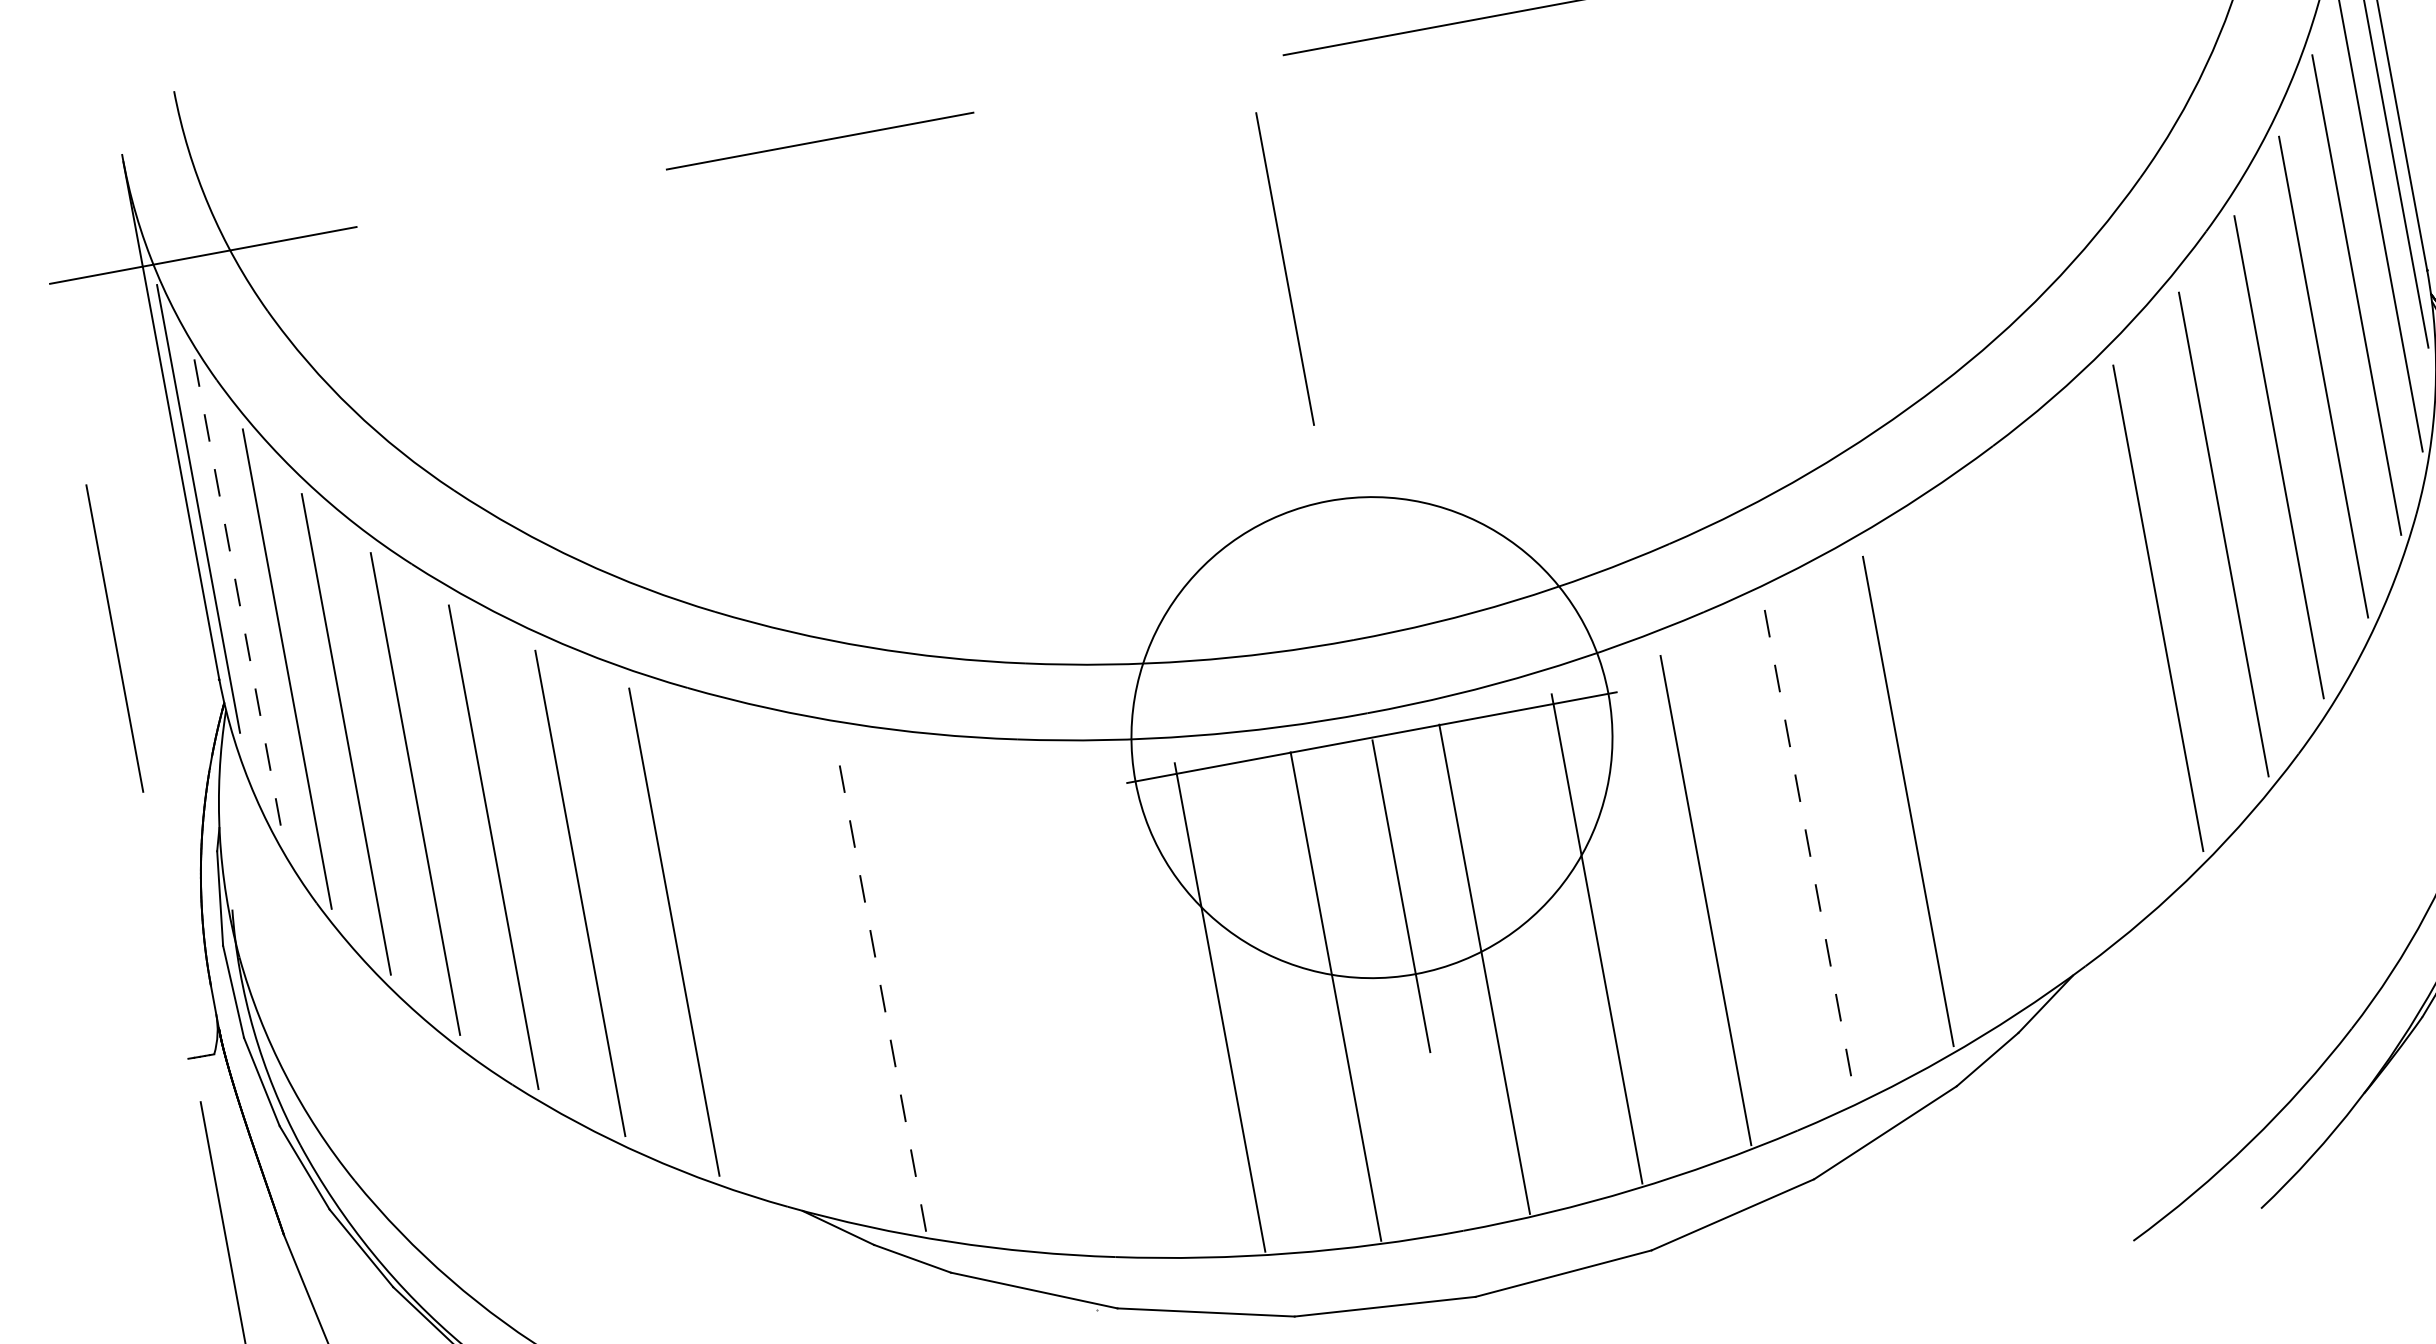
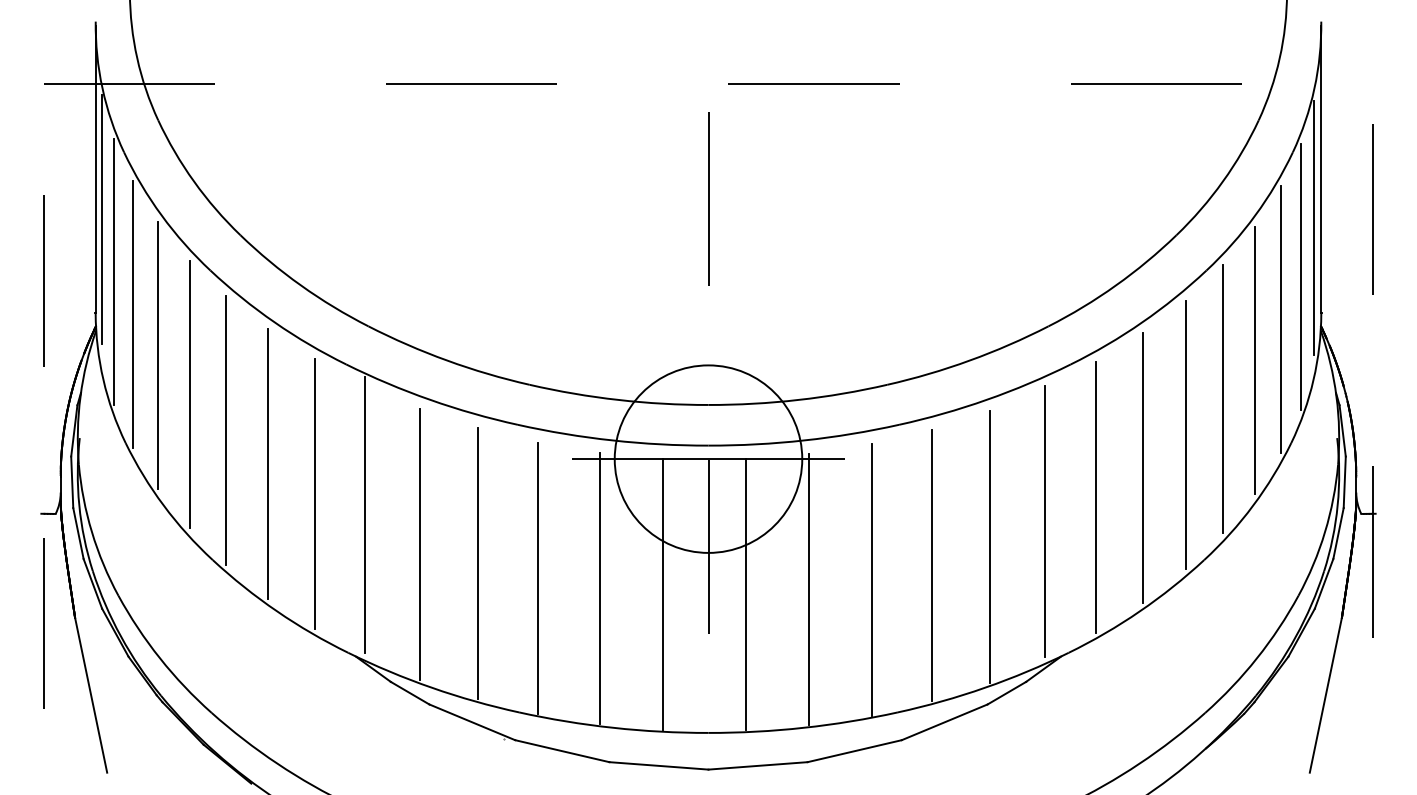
line: (239, 597) -> (114, 271), dashed -> solid
line: (2083, 677) -> (1096, 497), added
circle: (1371, 736) -> (708, 458), size x0.71
line: (1999, 737) -> (1045, 521), added
line: (1809, 854) -> (931, 565), dashed -> solid
line: (771, 953) -> (364, 515), added
line: (881, 987) -> (420, 544), dashed -> solid
line: (990, 1002) -> (477, 563), added
line: (1105, 1009) -> (538, 578), added

